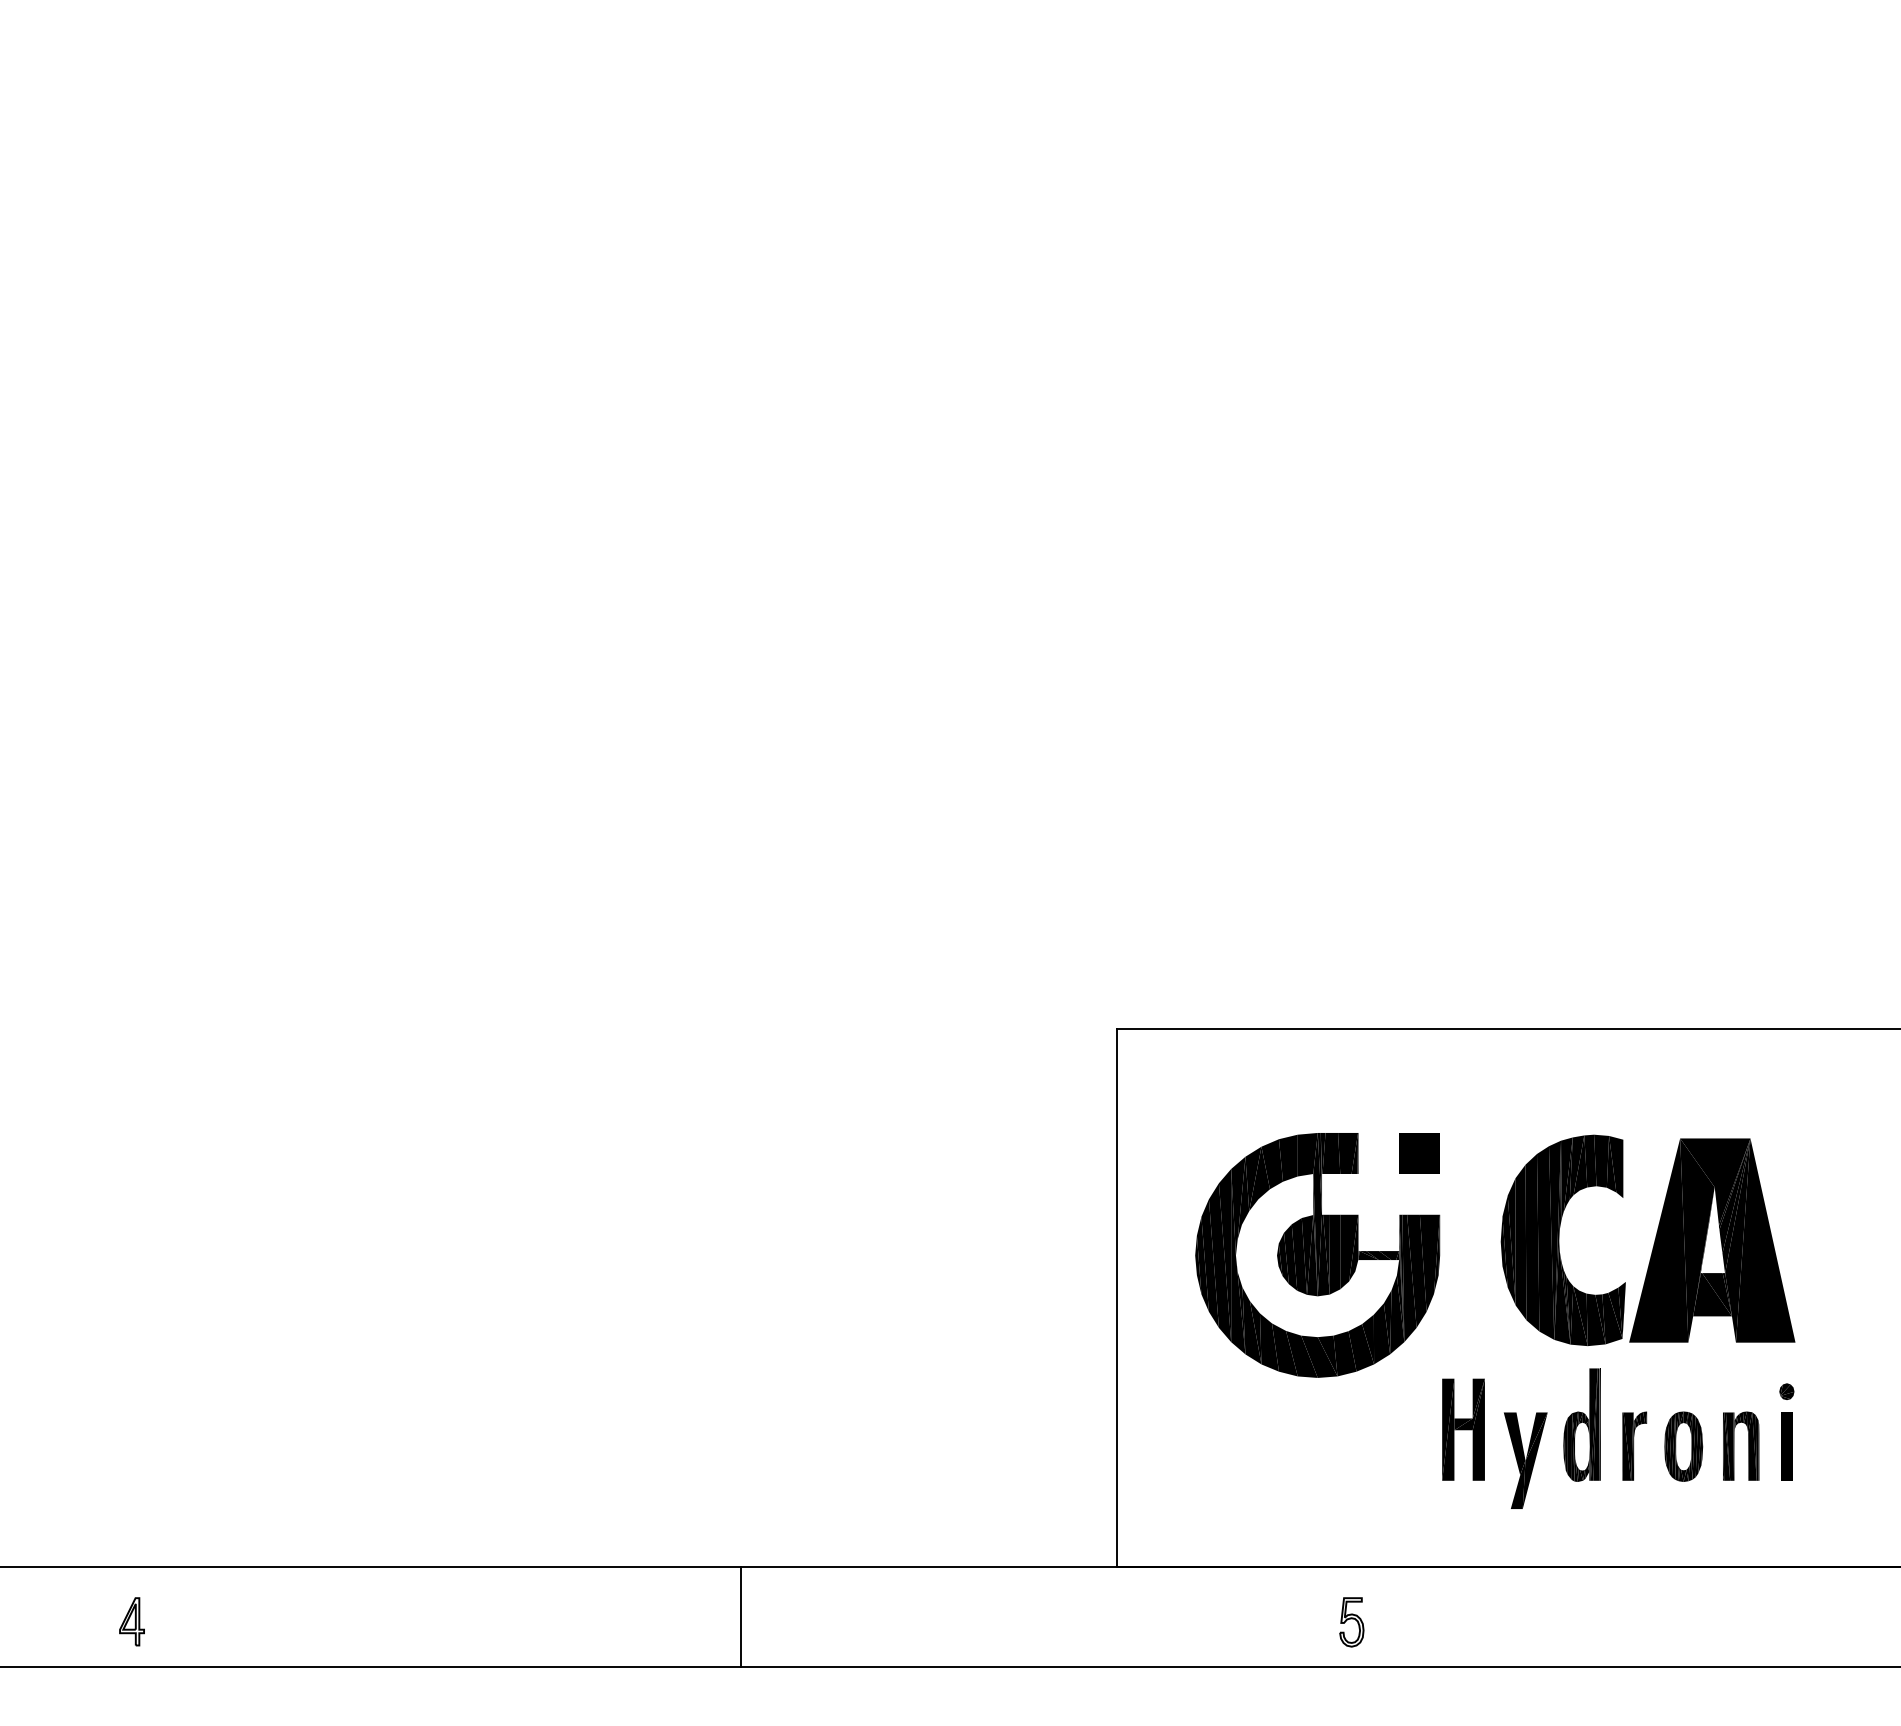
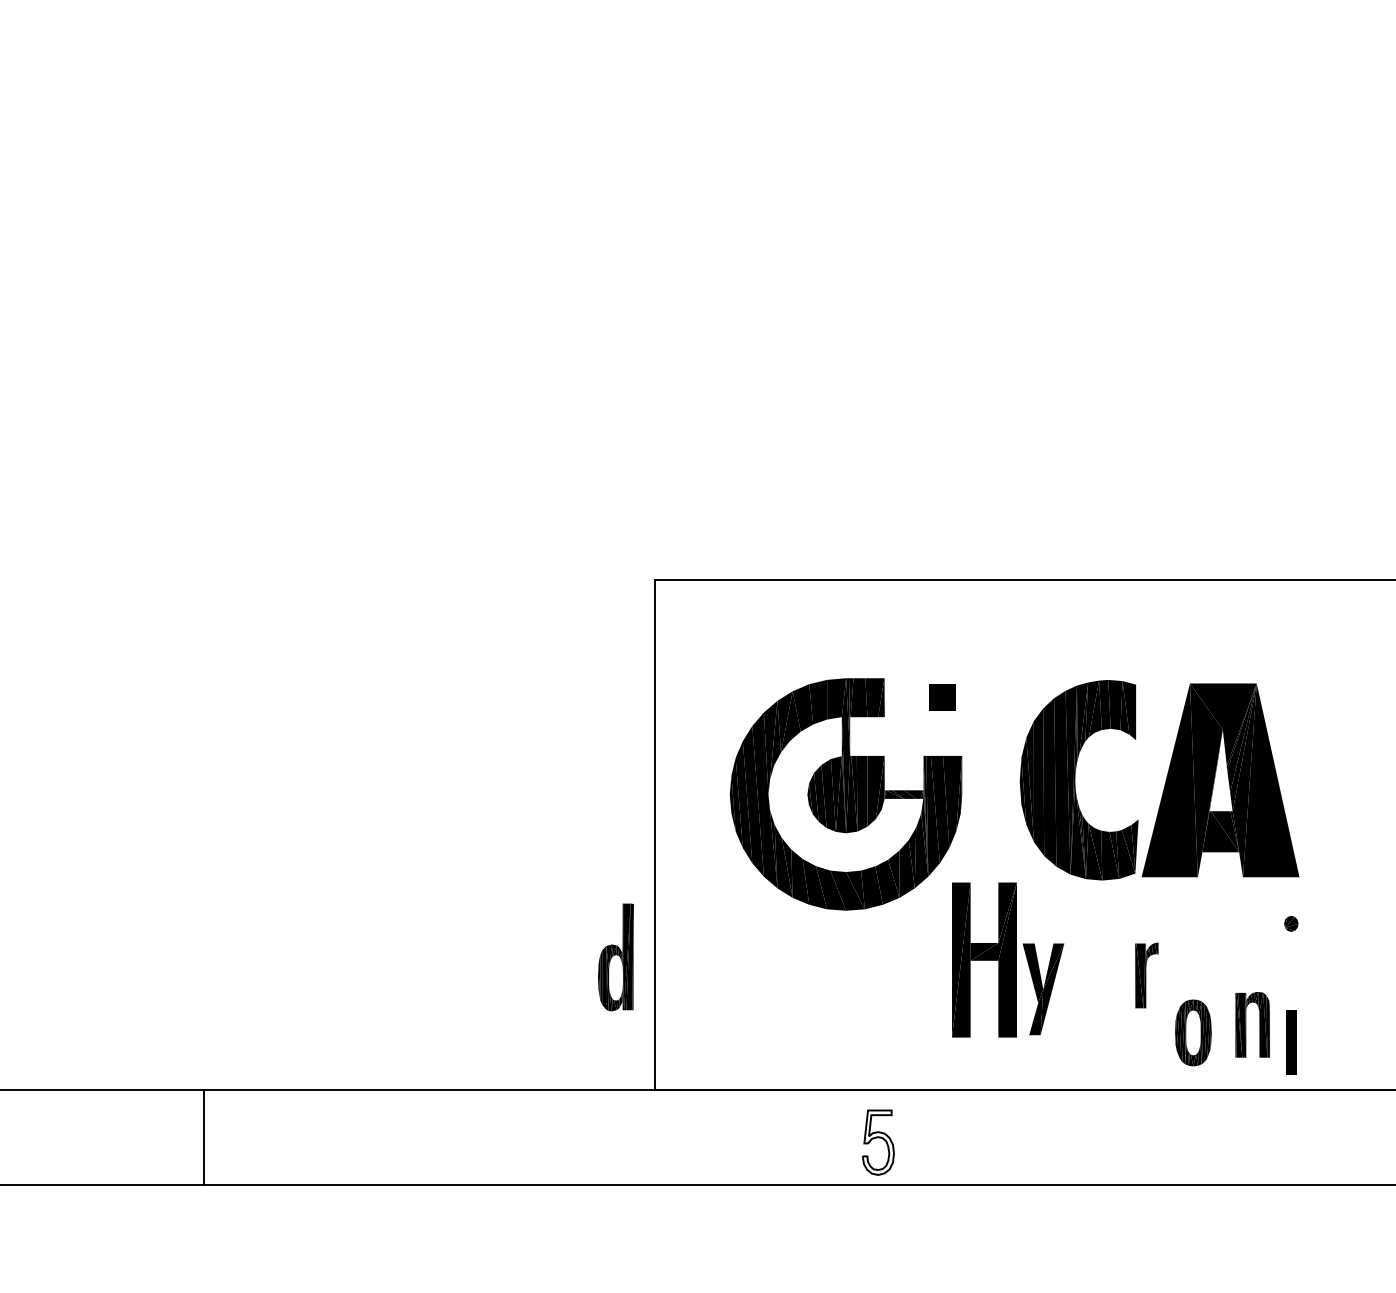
part: (1419, 1153) -> (942, 697), size x0.7
part: (1581, 1424) -> (615, 956), moved
part: (1463, 1429) -> (984, 959), size x1.6
part: (1734, 1445) -> (1246, 1024), moved
part: (1683, 1446) -> (1193, 1032), moved
part: (1786, 1446) -> (1290, 1042), moved
line: (741, 1617) -> (204, 1138), moved
part: (1351, 1622) -> (878, 1142), size x1.4

